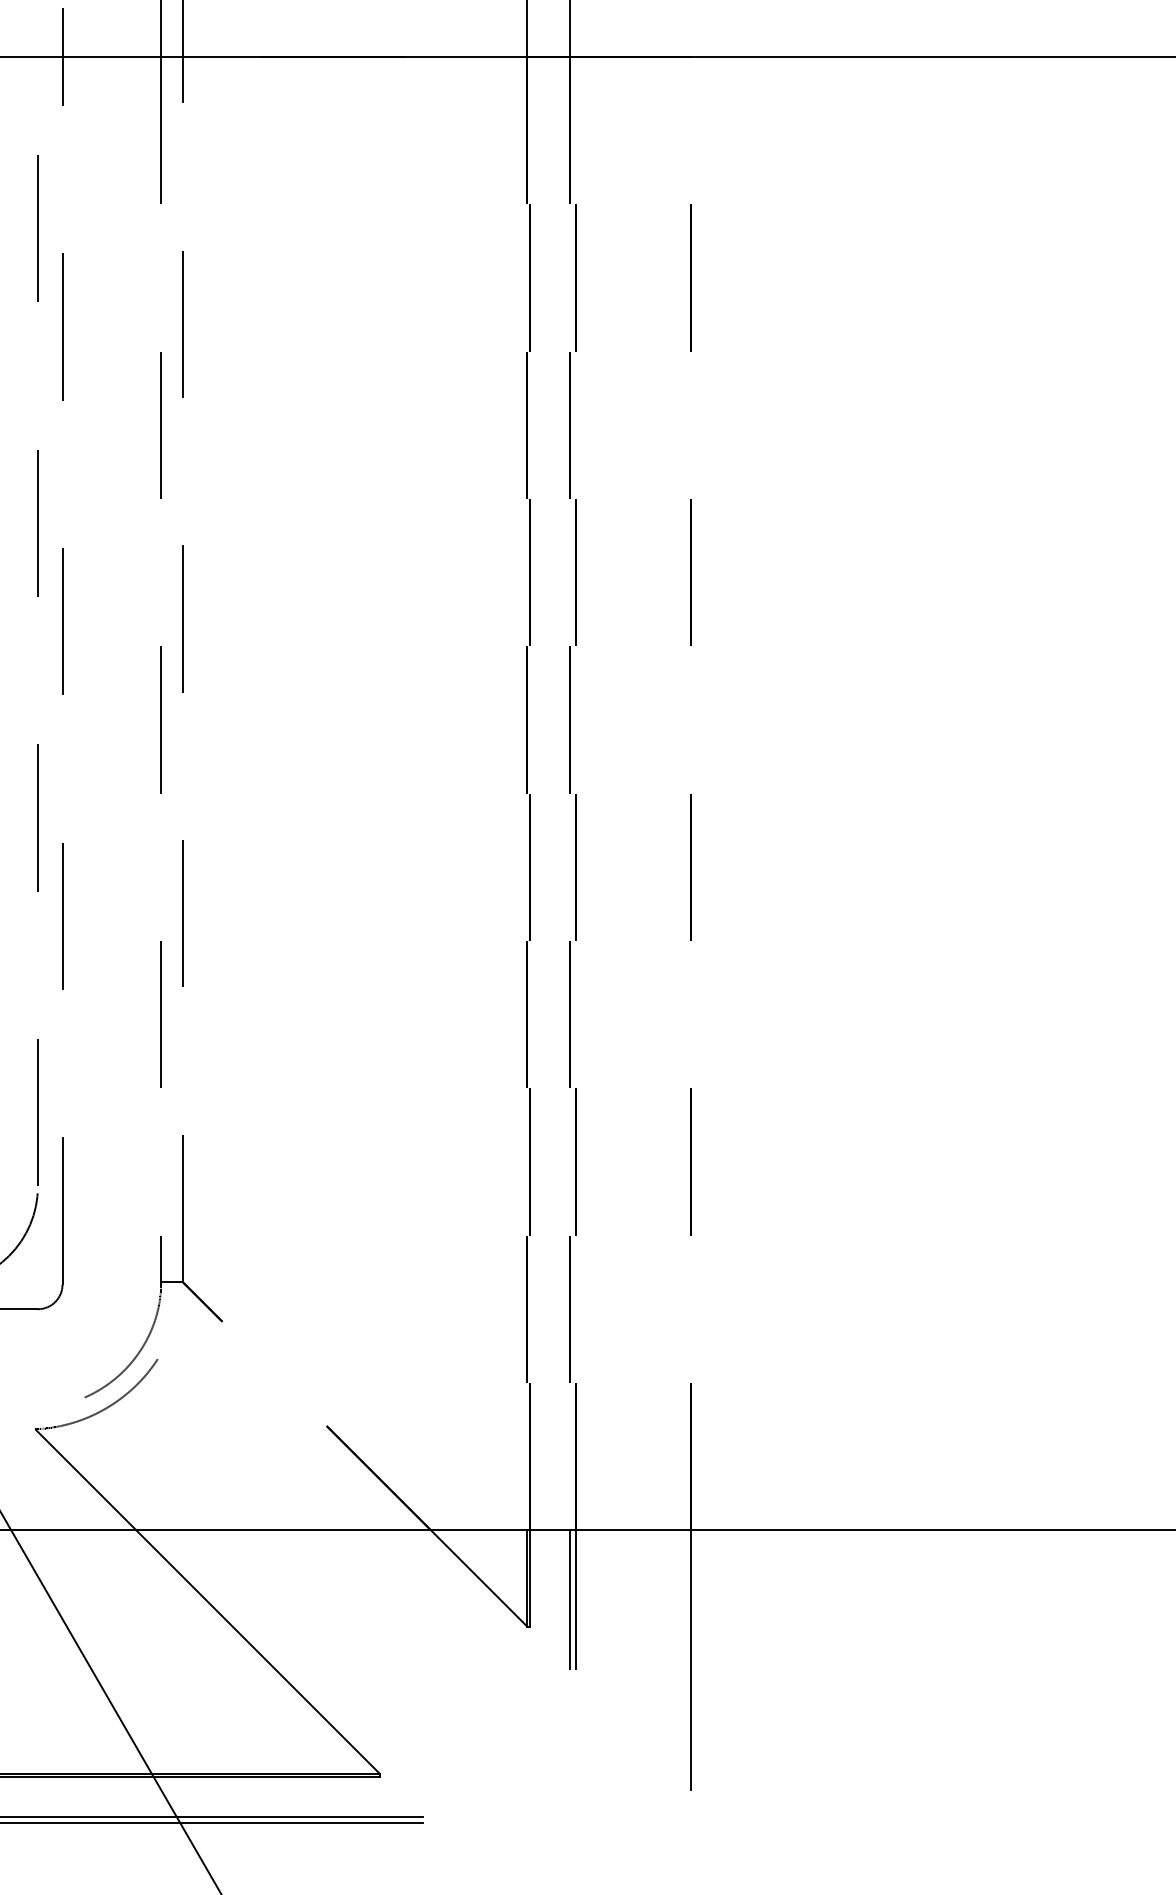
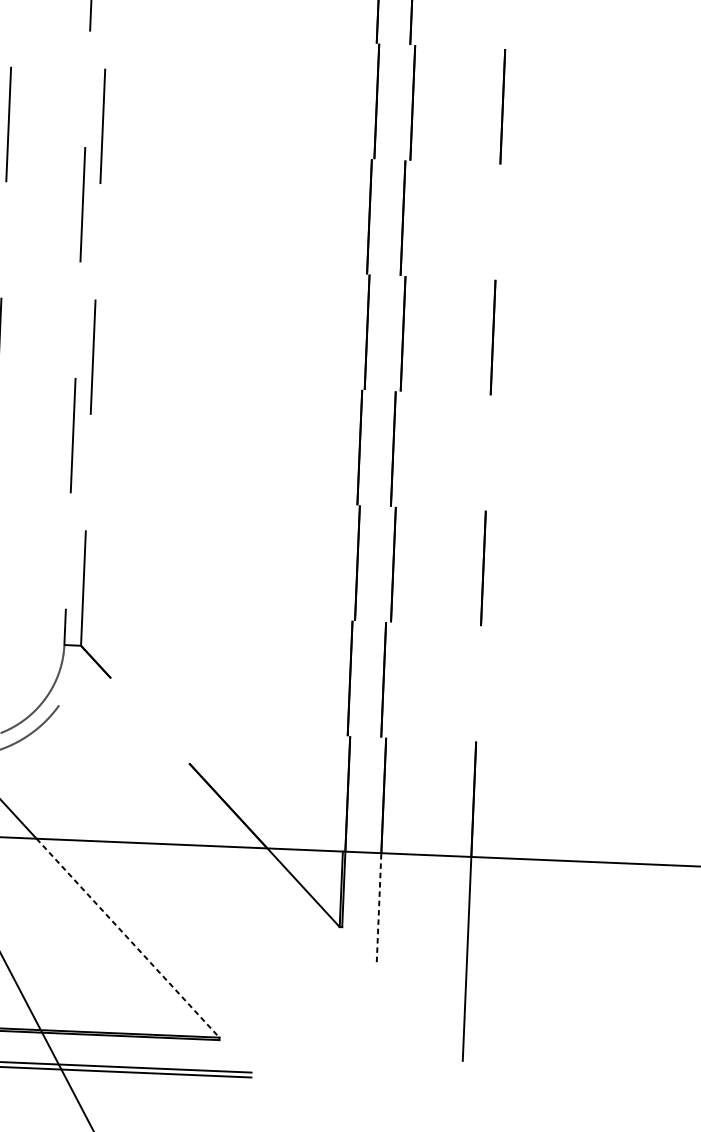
line: (570, 1599) -> (374, 907), removed
line: (576, 1599) -> (379, 907), solid -> dashed
line: (258, 1652) -> (128, 938), solid -> dashed

